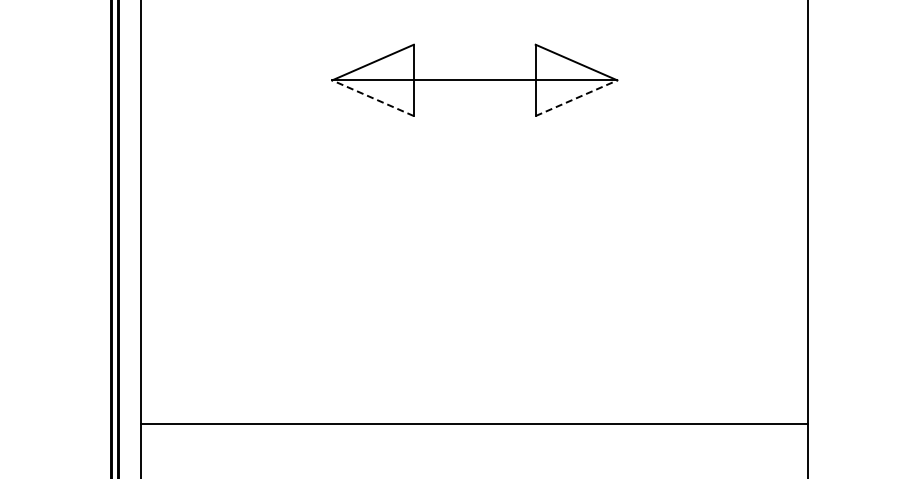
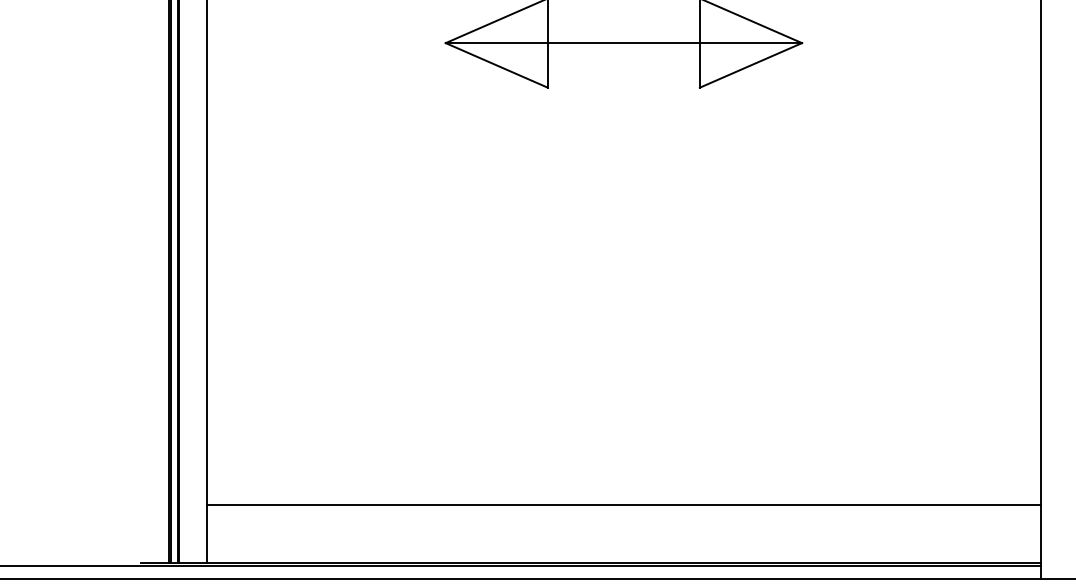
line: (373, 98) -> (497, 65), dashed -> solid
line: (576, 98) -> (750, 65), dashed -> solid
line: (474, 423) -> (623, 504), moved

